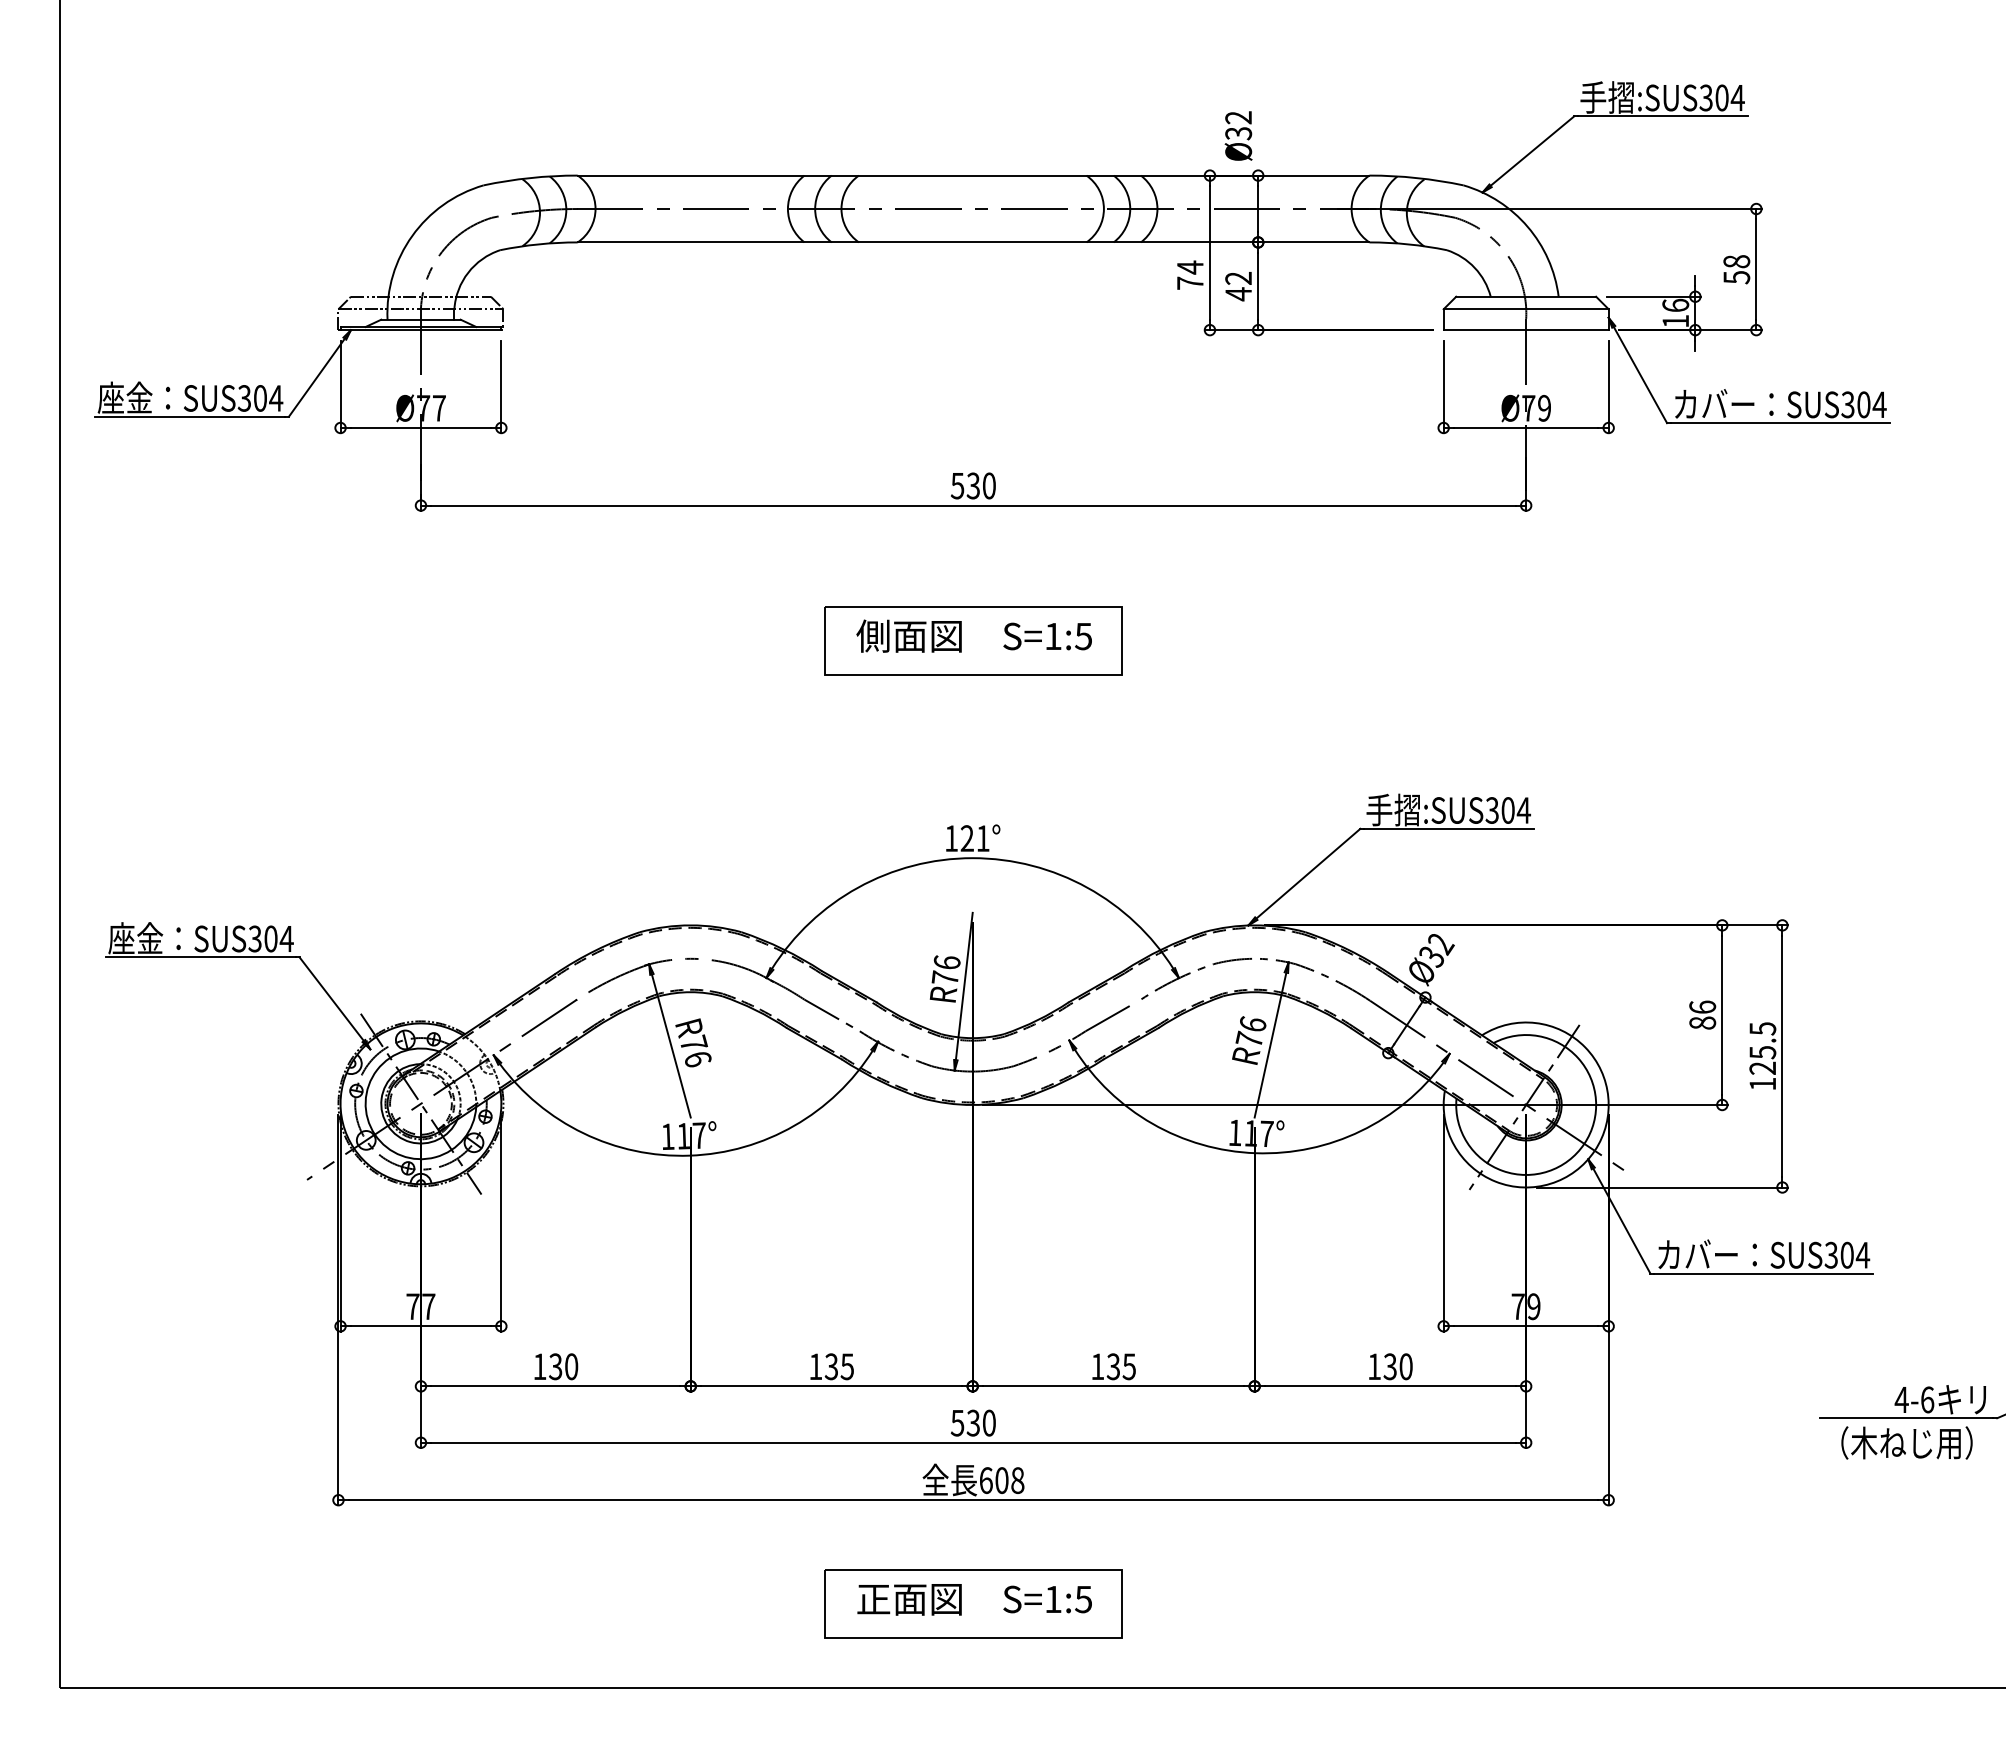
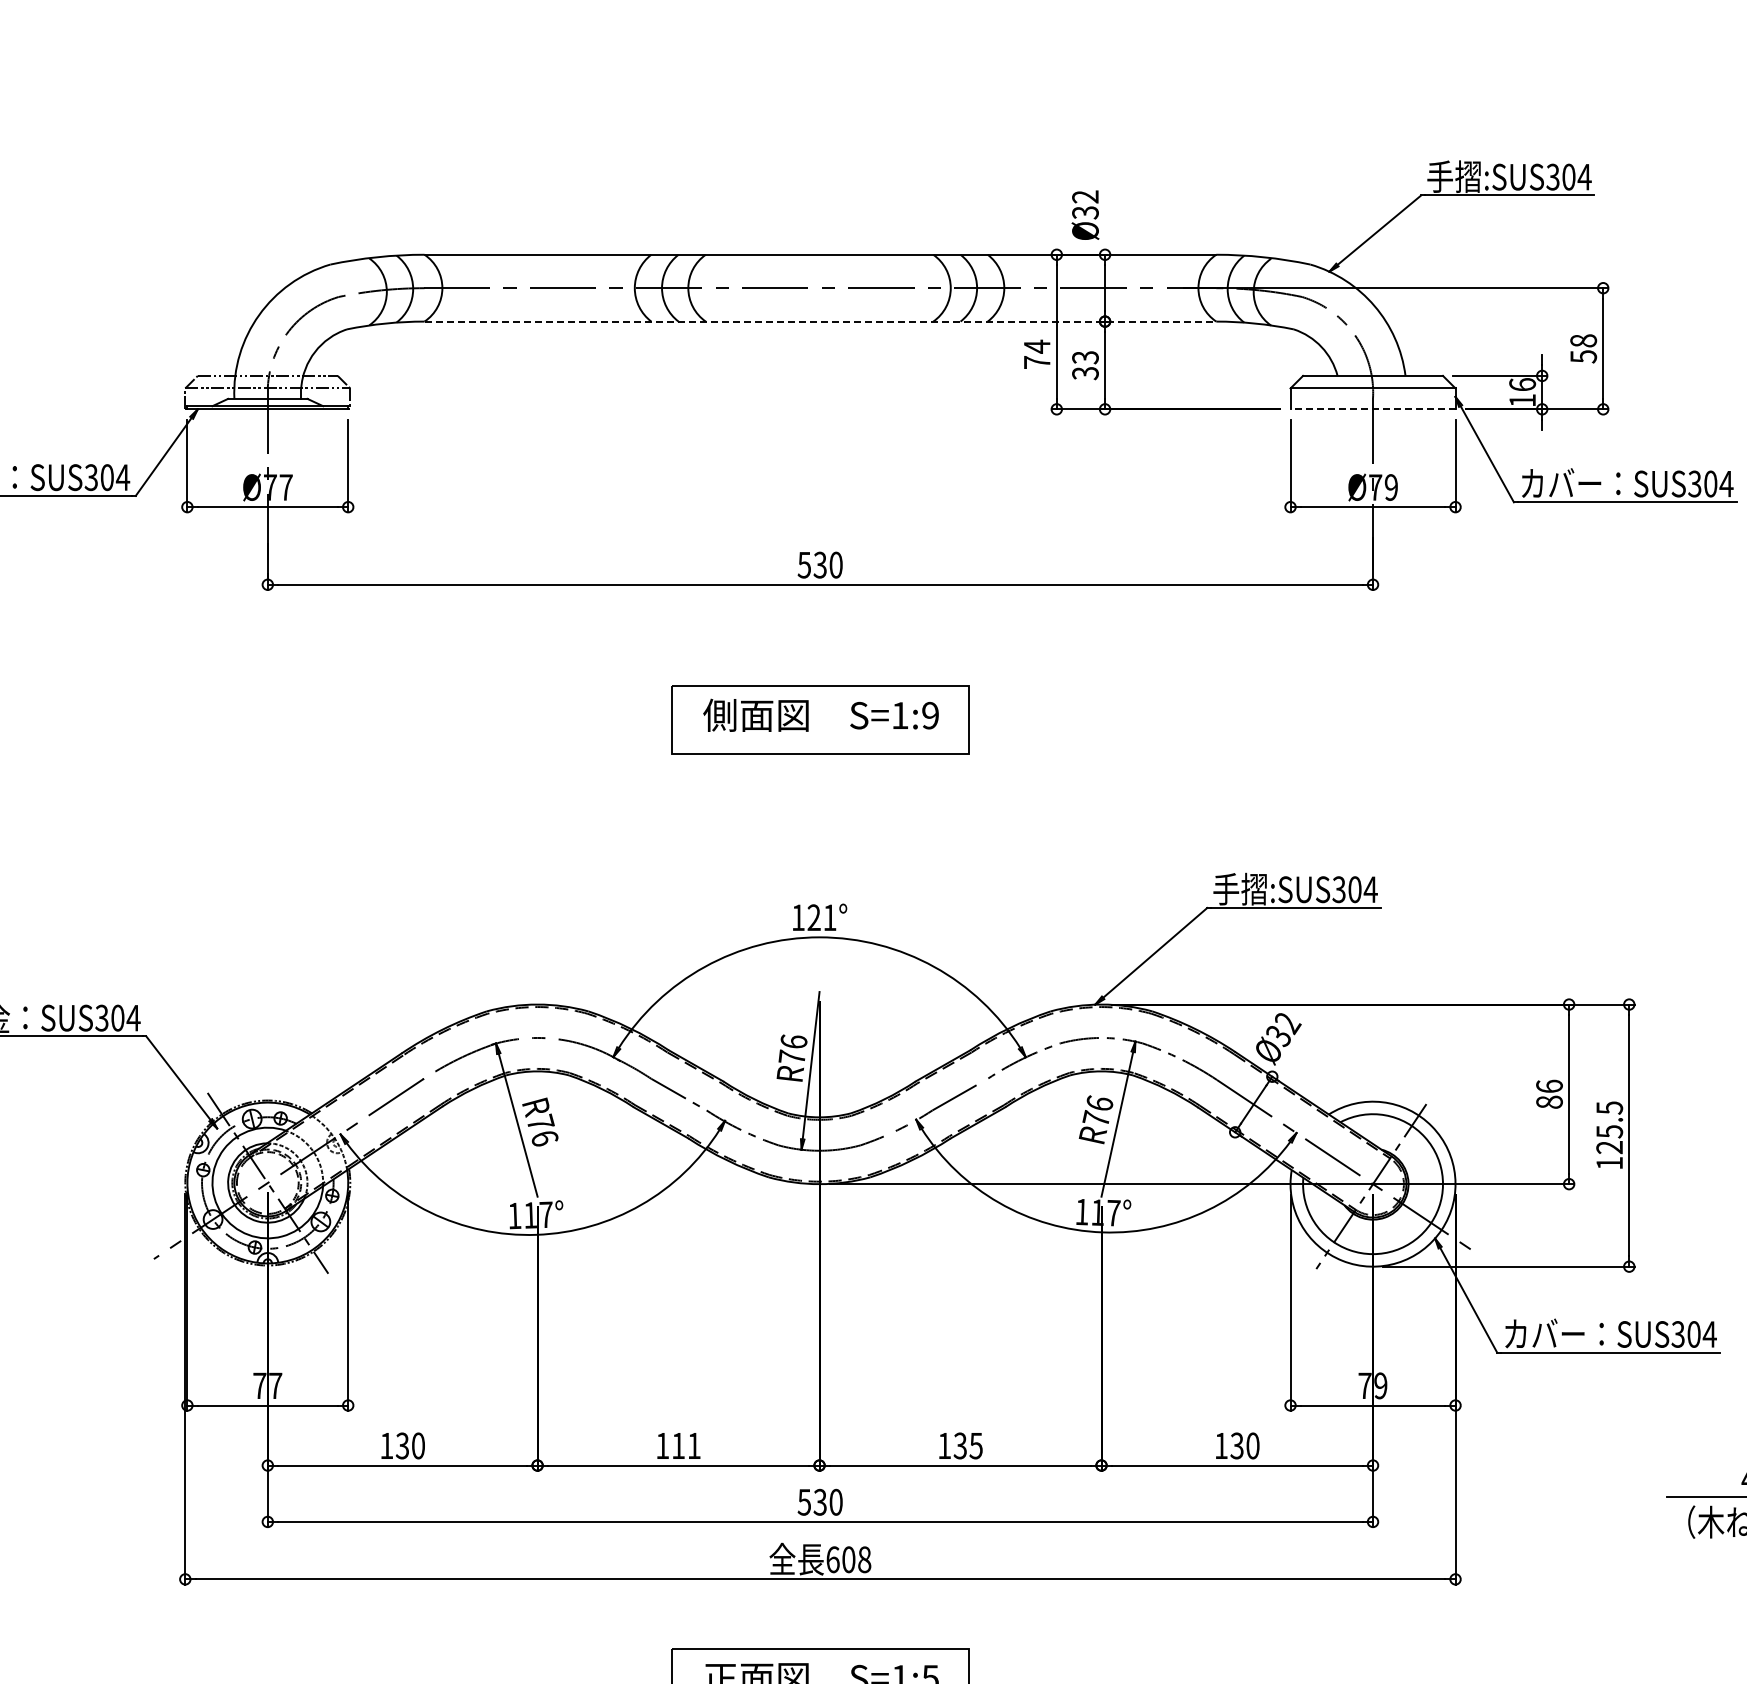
line: (973, 242) -> (820, 321), solid -> dashed
text: (1238, 286) -> (1085, 365), 42 -> 33
line: (1525, 330) -> (1372, 409), solid -> dashed
text: (1083, 636) -> (930, 715), S=1:5 -> S=1:9
text: (838, 1366) -> (685, 1445), 135 -> 111

